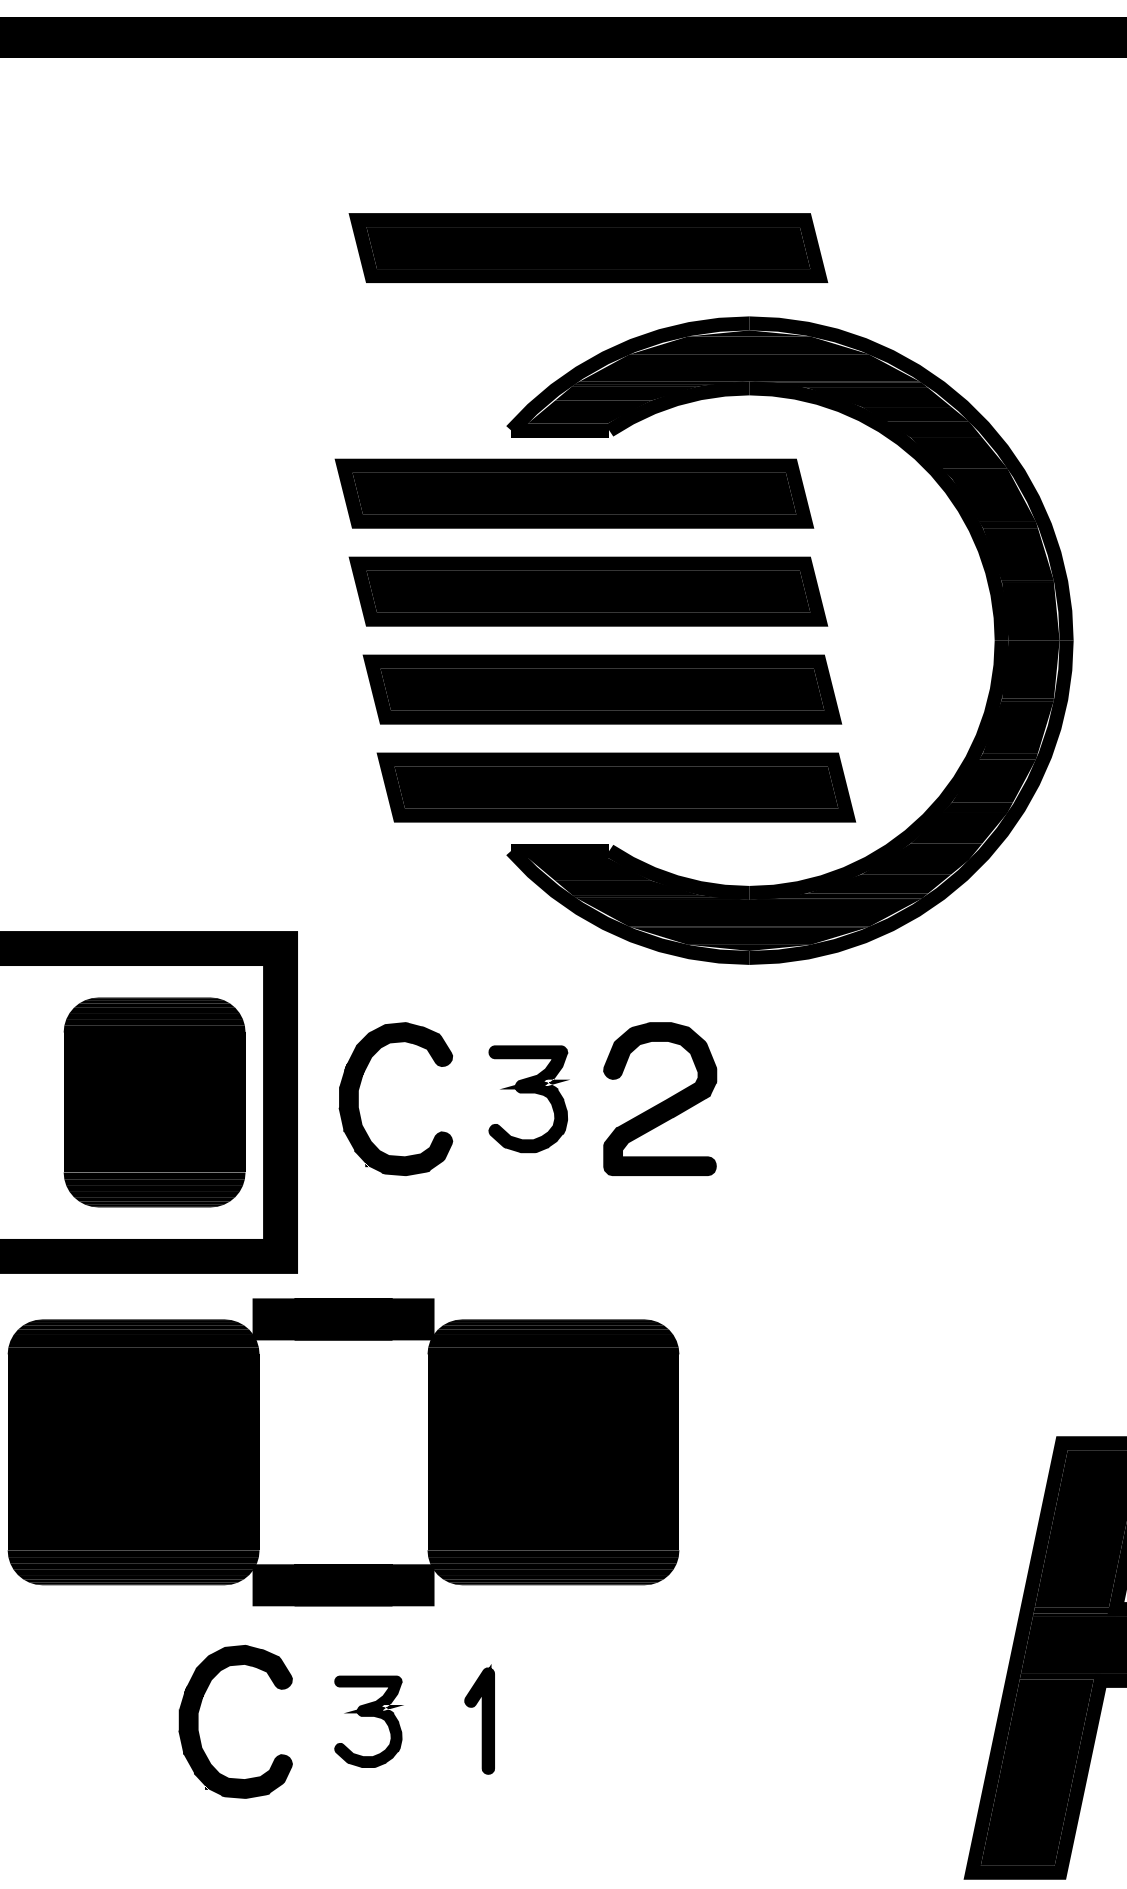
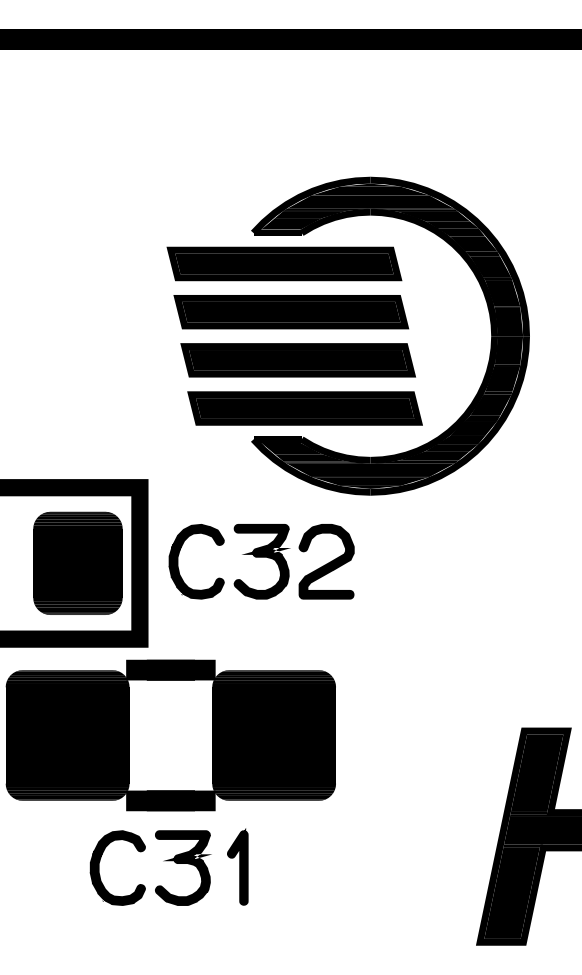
part: (588, 248) -> (291, 143), removed
part: (527, 1098) -> (261, 561), size x1.43
part: (478, 1718) -> (237, 866), size x1.43
part: (369, 1720) -> (183, 867), size x1.67

